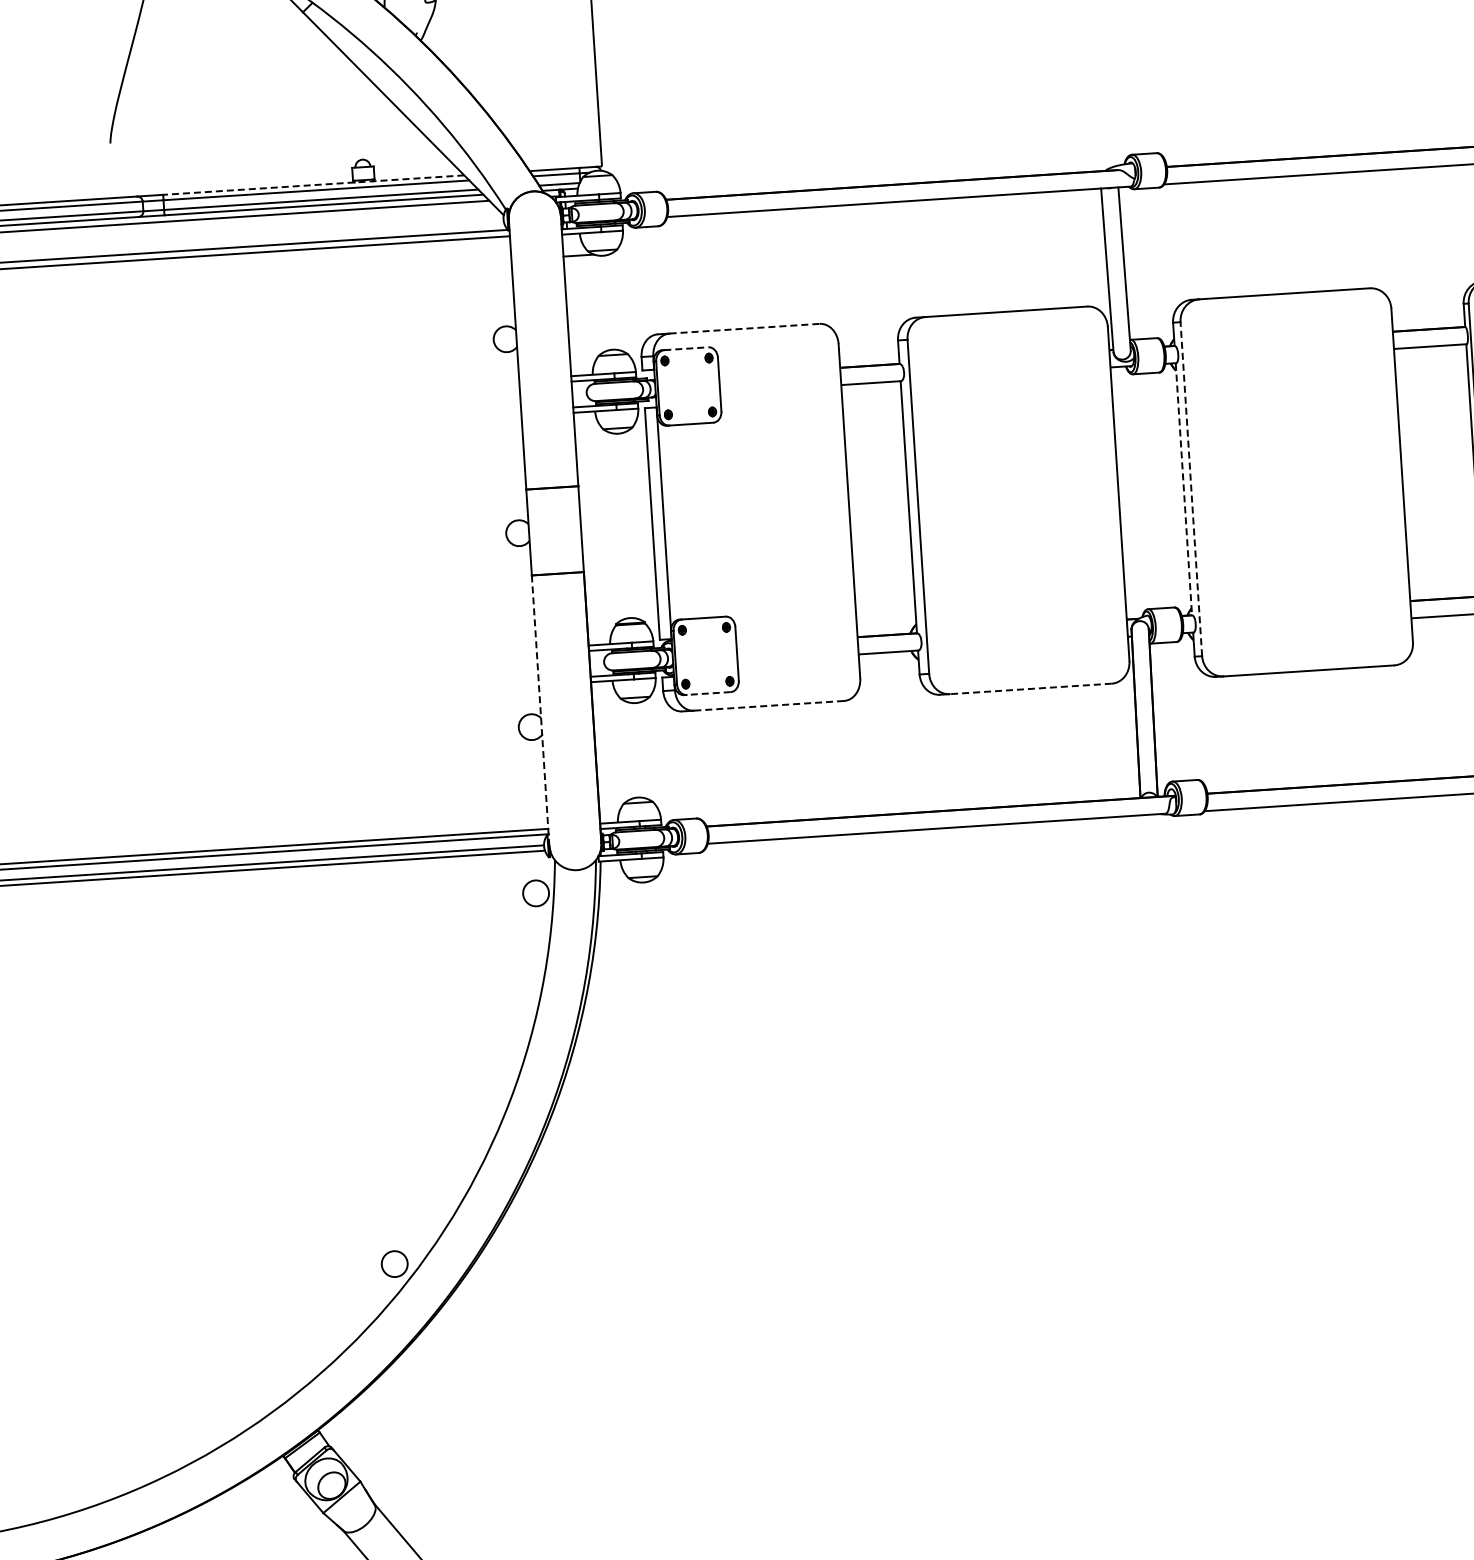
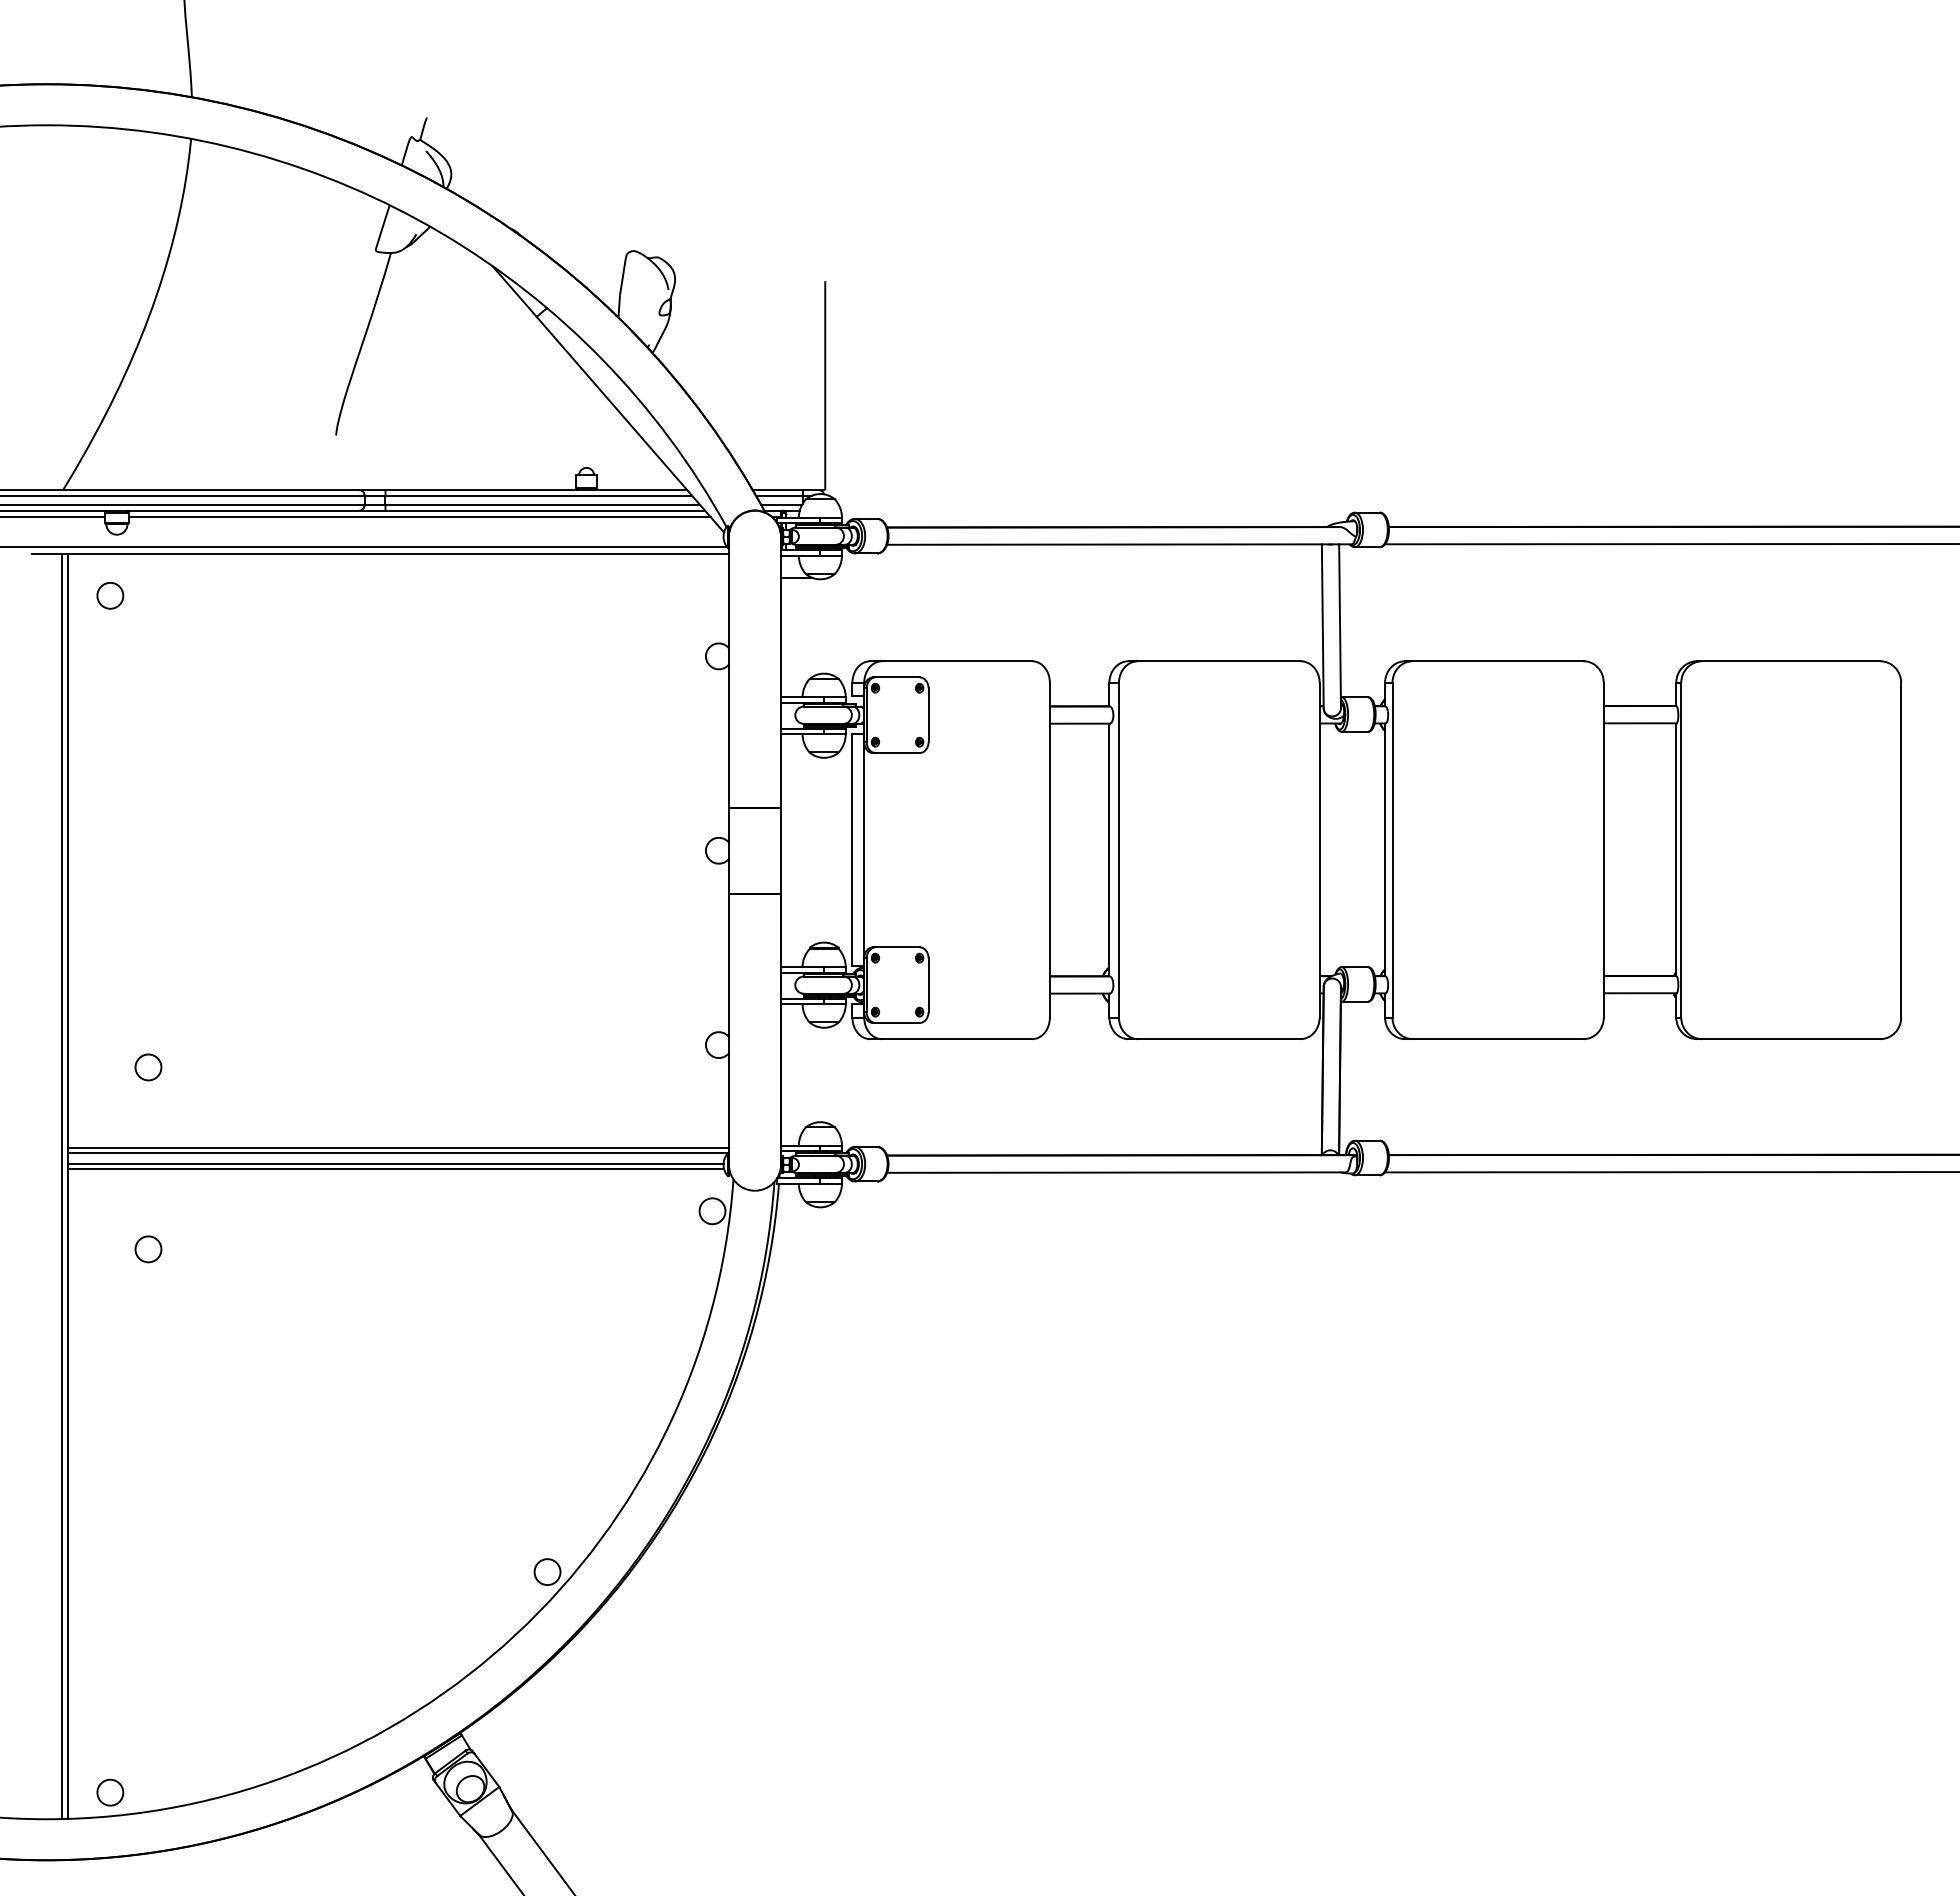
line: (313, 185) -> (536, 490), dashed -> solid
line: (745, 328) -> (957, 661), dashed -> solid
line: (687, 348) -> (898, 677), dashed -> solid
line: (1191, 488) -> (1392, 849), dashed -> solid
line: (1184, 489) -> (1385, 850), dashed -> solid
line: (1029, 689) -> (1218, 1039), dashed -> solid
line: (708, 693) -> (897, 1022), dashed -> solid
line: (768, 706) -> (956, 1039), dashed -> solid
line: (540, 710) -> (728, 1029), dashed -> solid

